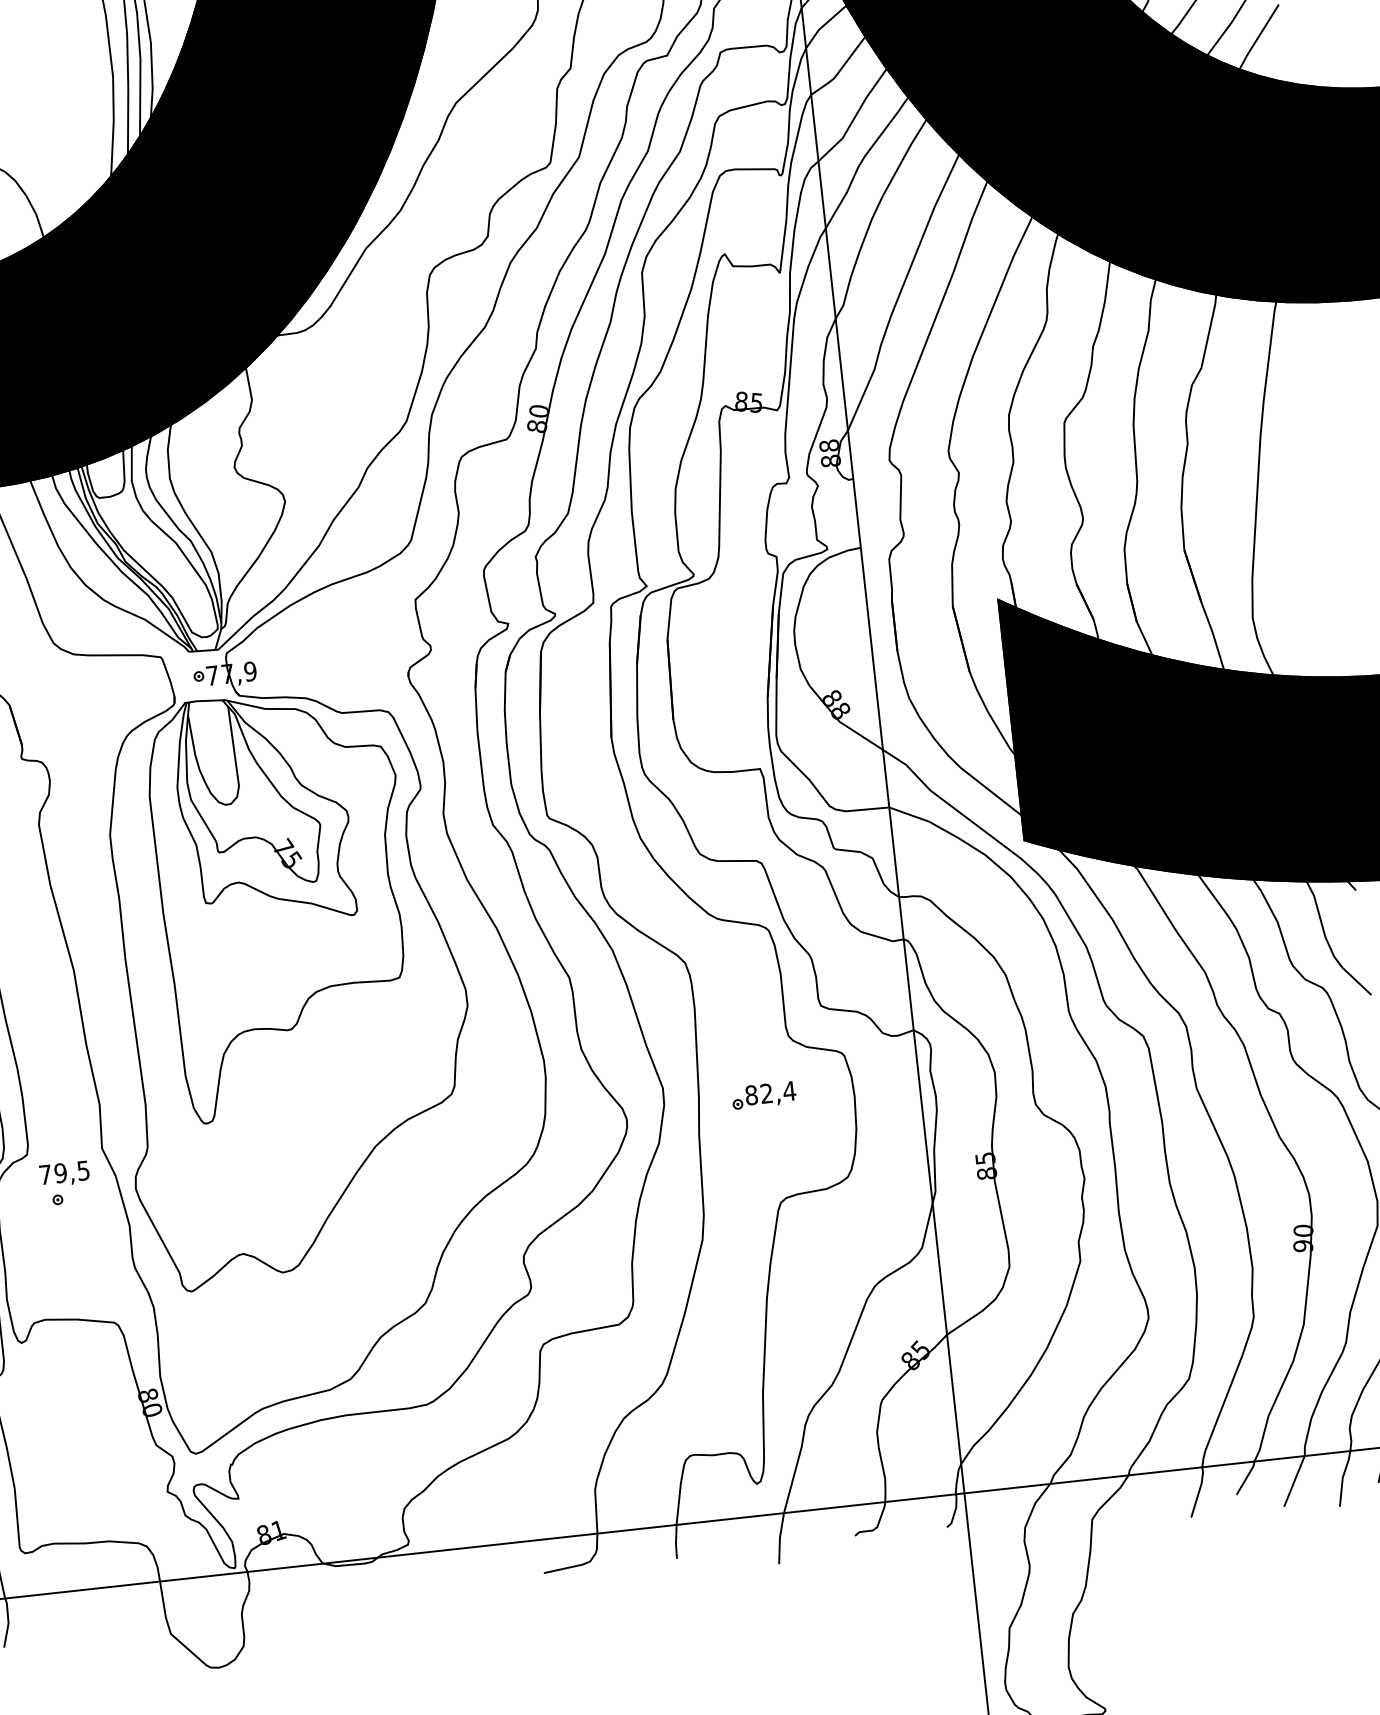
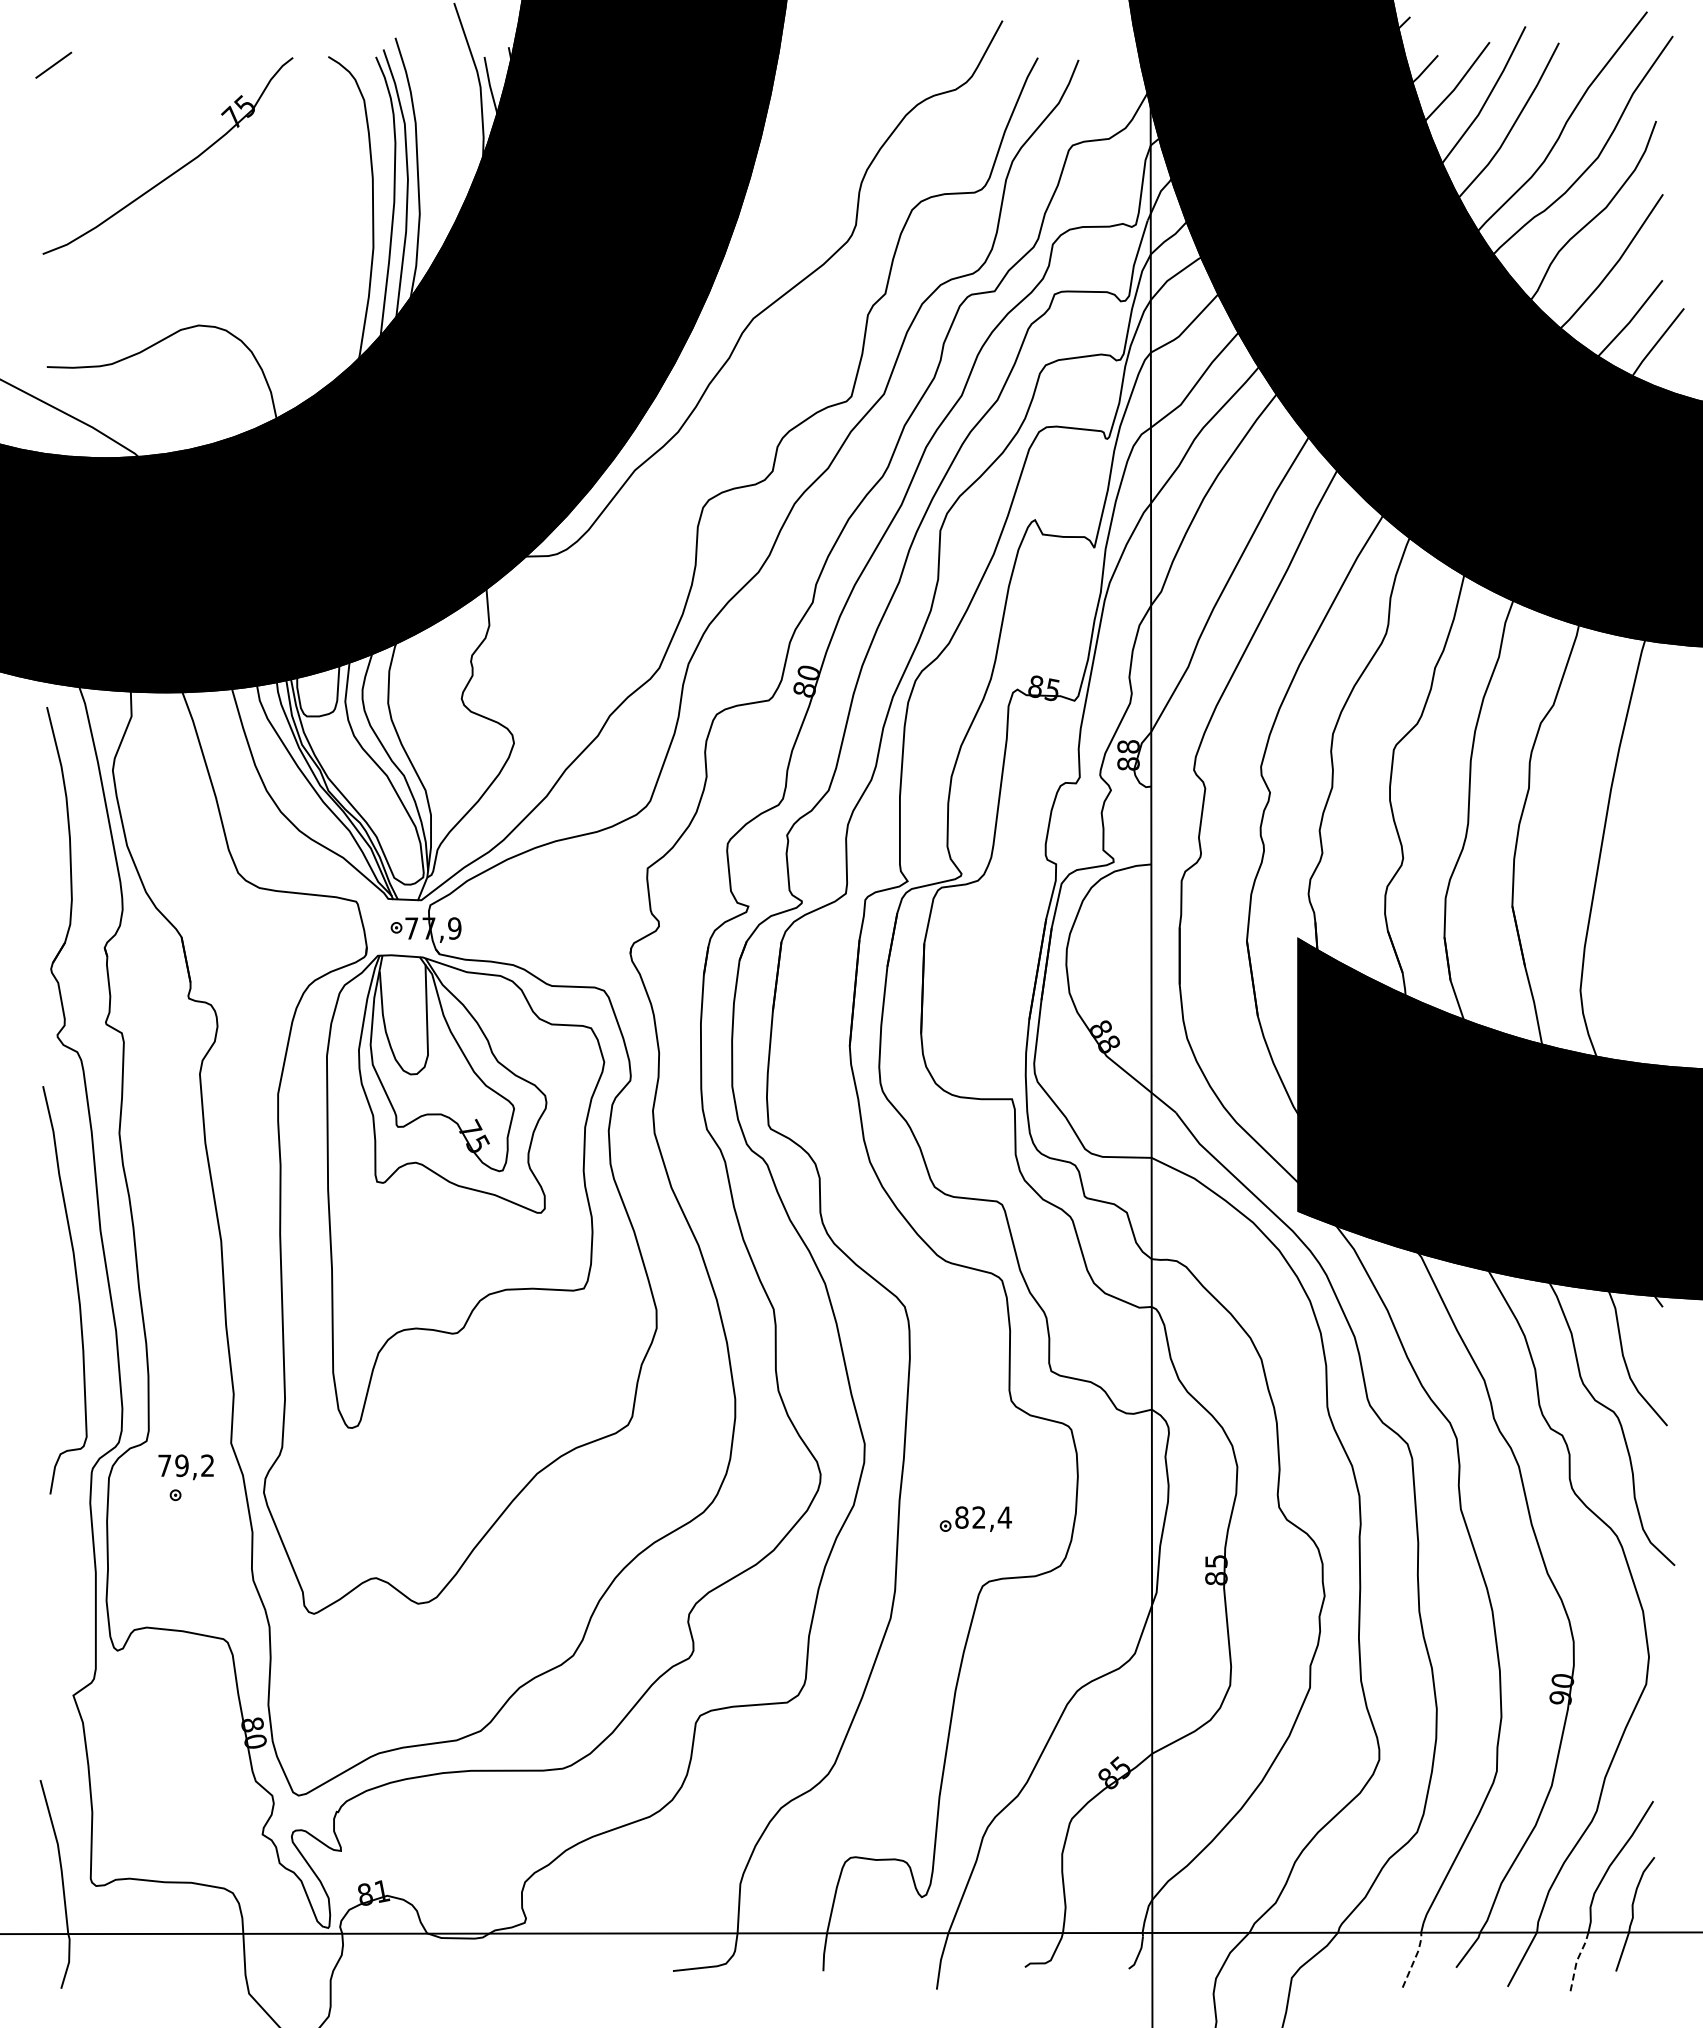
part: (763, 1094) -> (975, 1518), moved
text: (83, 1170) -> (207, 1465), 79,5 -> 79,2
line: (1342, 1477) -> (1576, 1961), solid -> dashed
line: (1199, 1490) -> (1415, 1958), solid -> dashed

